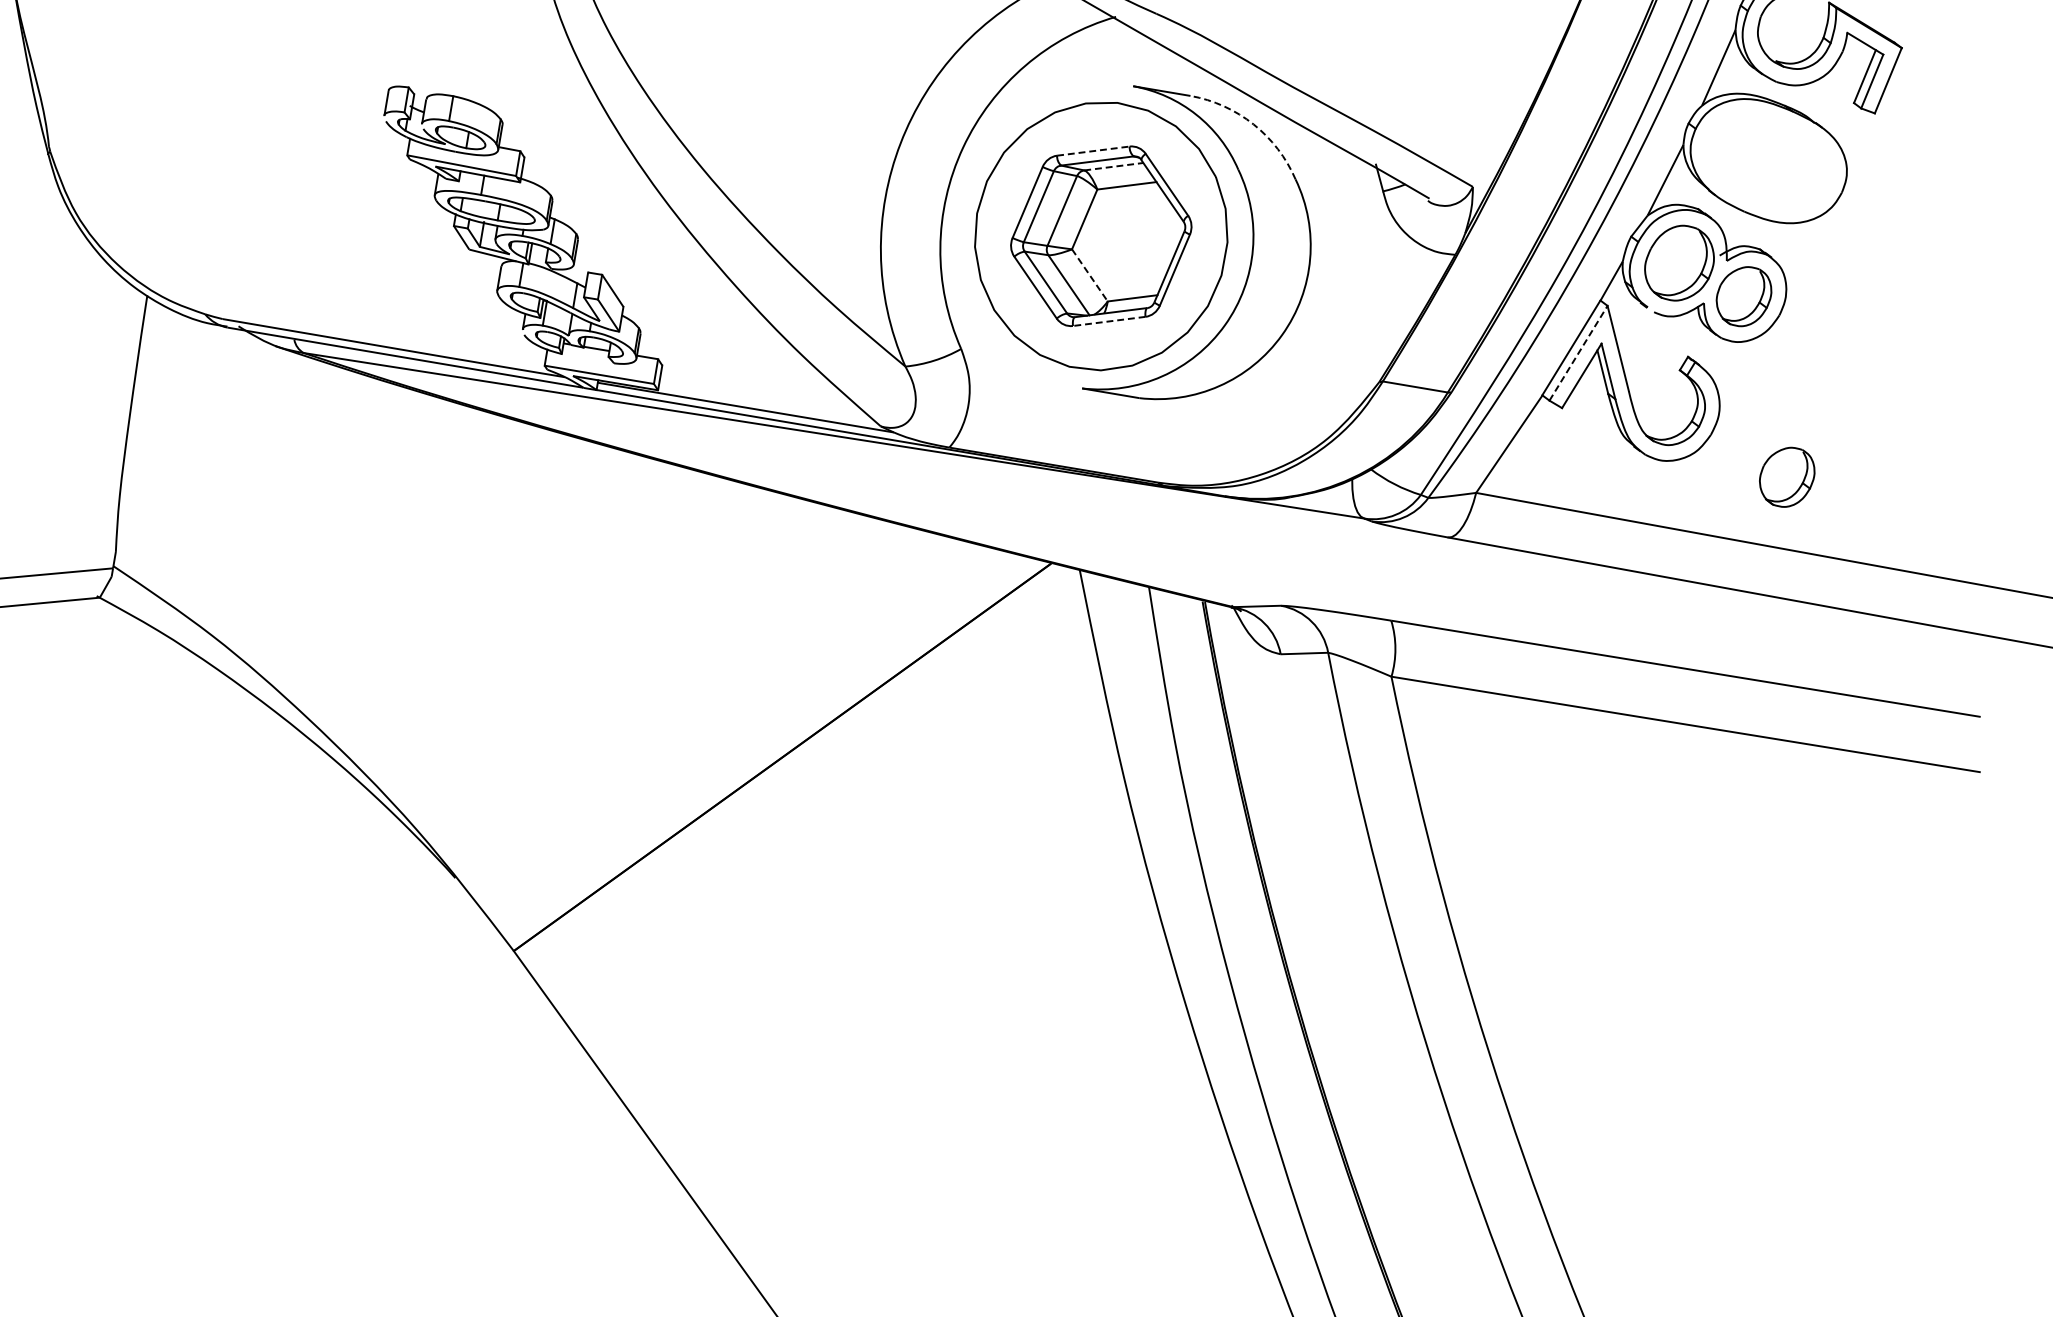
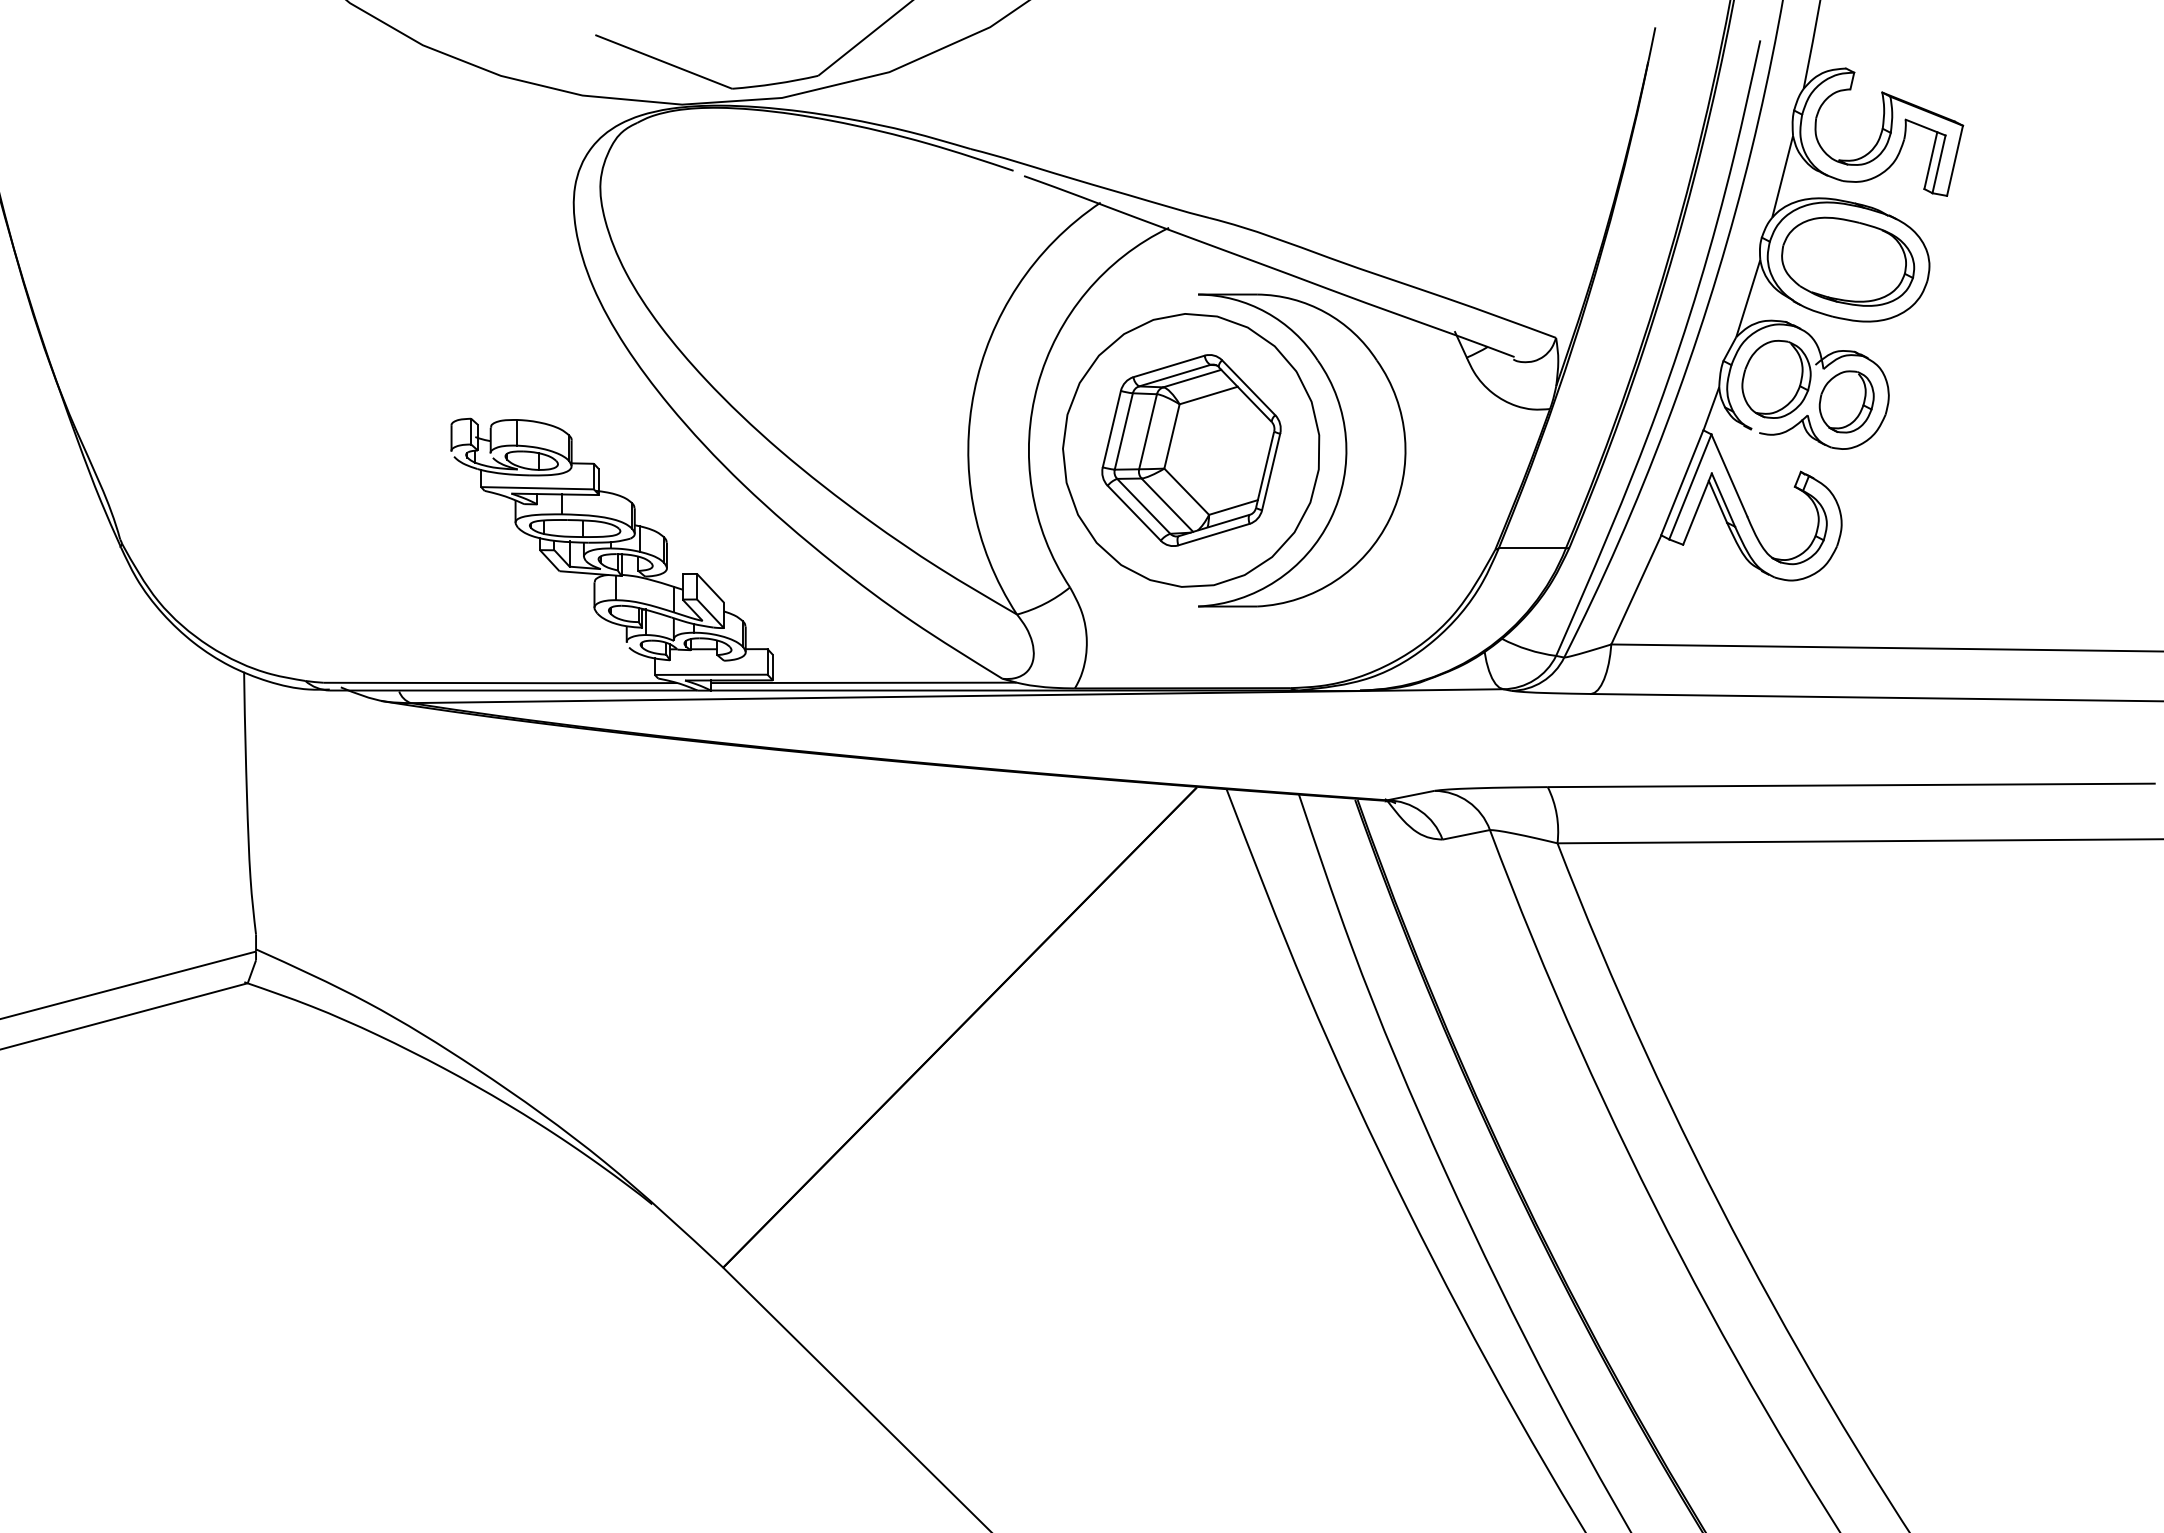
arc: (1253, 124) -> (1325, 312), dashed -> solid
line: (1093, 151) -> (1169, 366), dashed -> solid
part: (1768, 160) -> (1848, 261), added
line: (1114, 166) -> (1192, 378), dashed -> solid
line: (1090, 276) -> (1187, 492), dashed -> solid
line: (1108, 321) -> (1213, 534), dashed -> solid
line: (1578, 352) -> (1690, 486), dashed -> solid
part: (1786, 476) -> (1920, 575), removed

